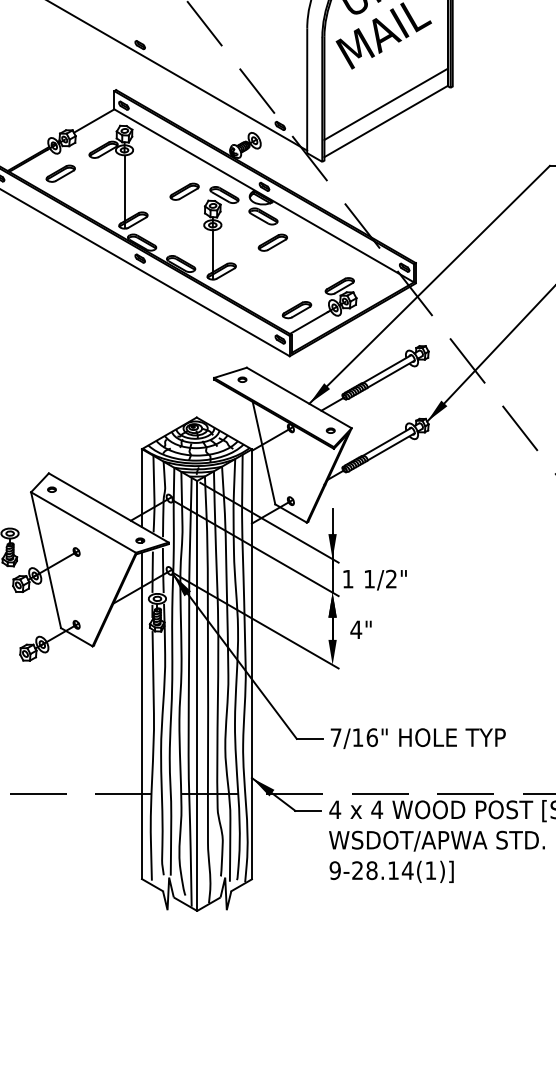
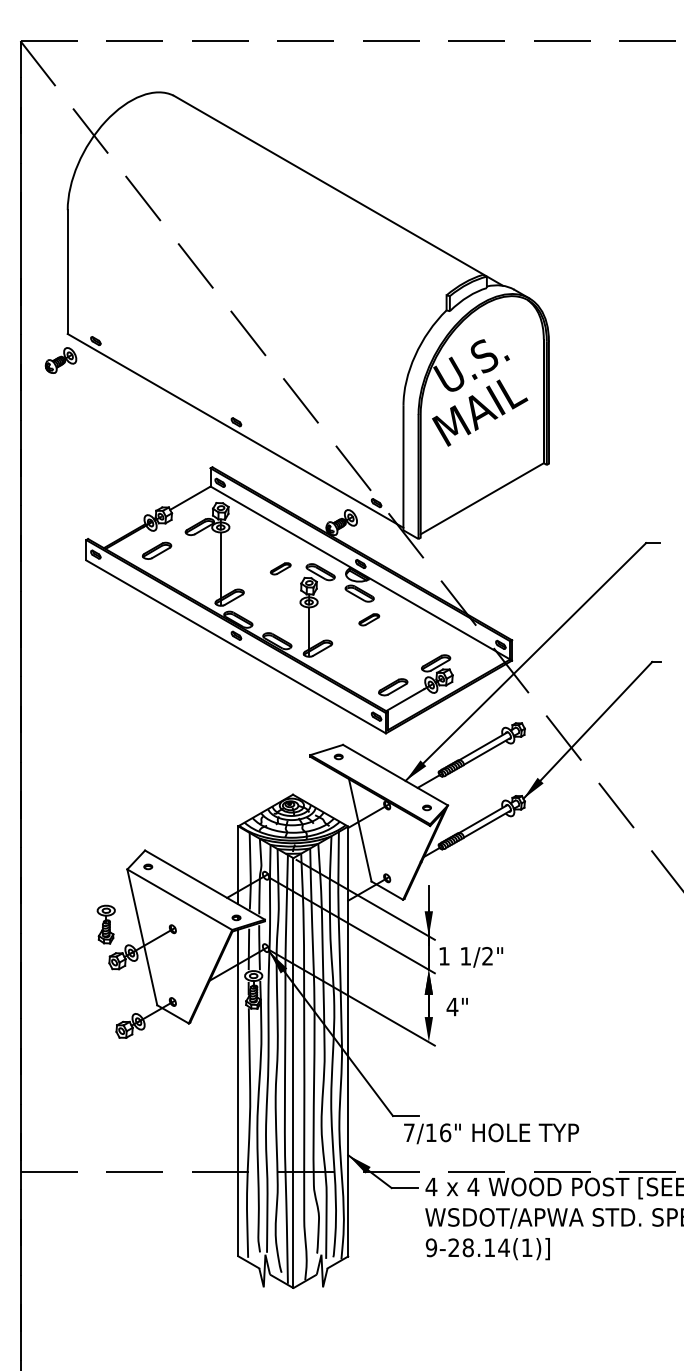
line: (385, 104) -> (481, 481), removed
part: (184, 191) -> (280, 568), size x0.7
part: (273, 242) -> (369, 619), size x0.7
text: (418, 738) -> (491, 1133), moved

